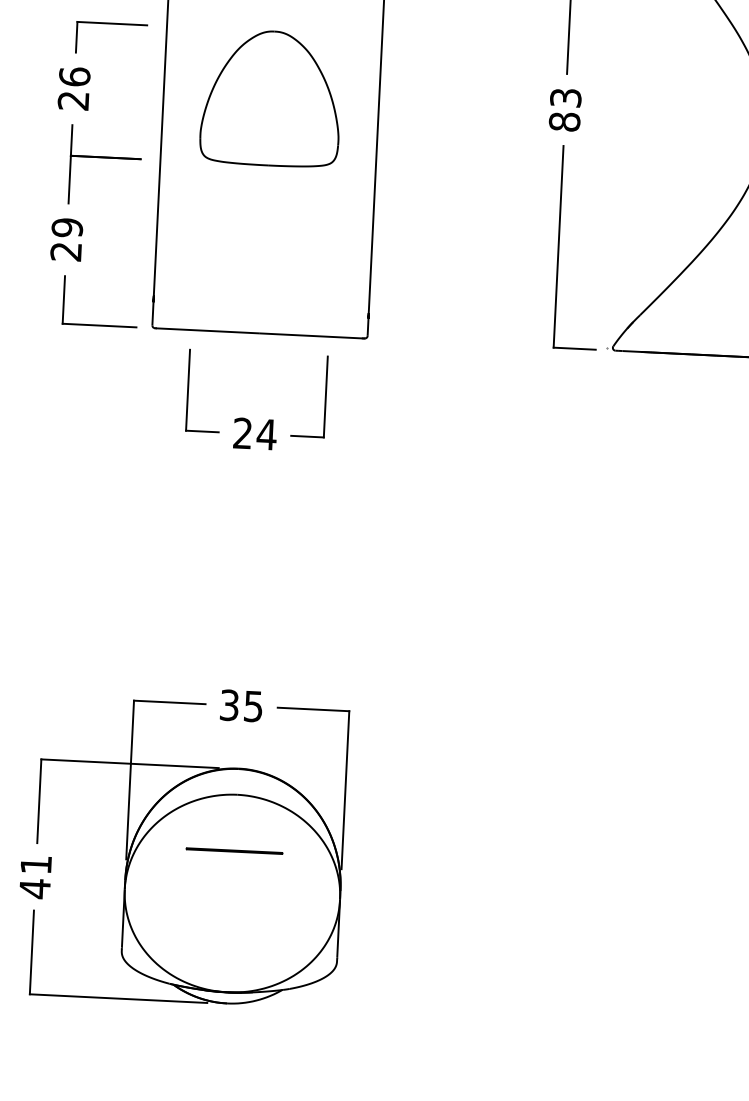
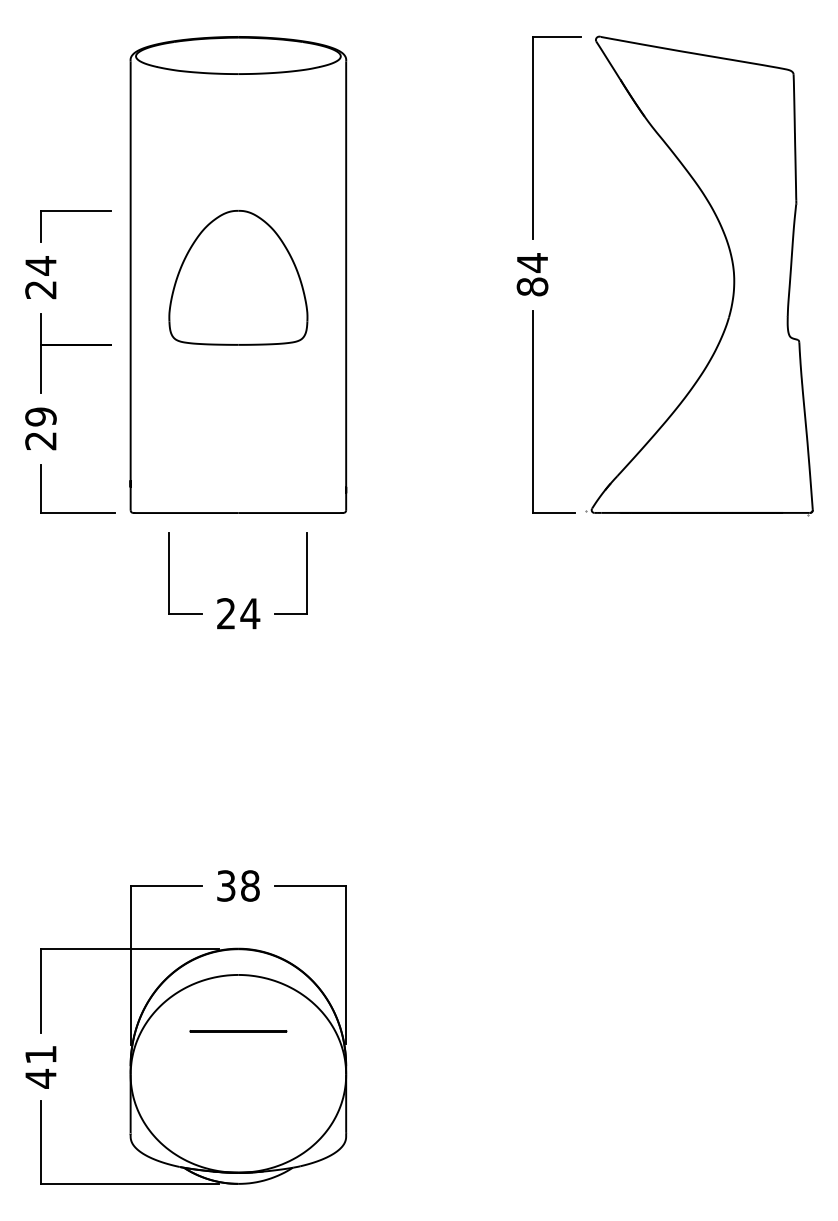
text: (74, 76) -> (40, 265), 26 -> 24
text: (565, 97) -> (532, 262), 83 -> 84
text: (253, 706) -> (250, 885), 35 -> 38

